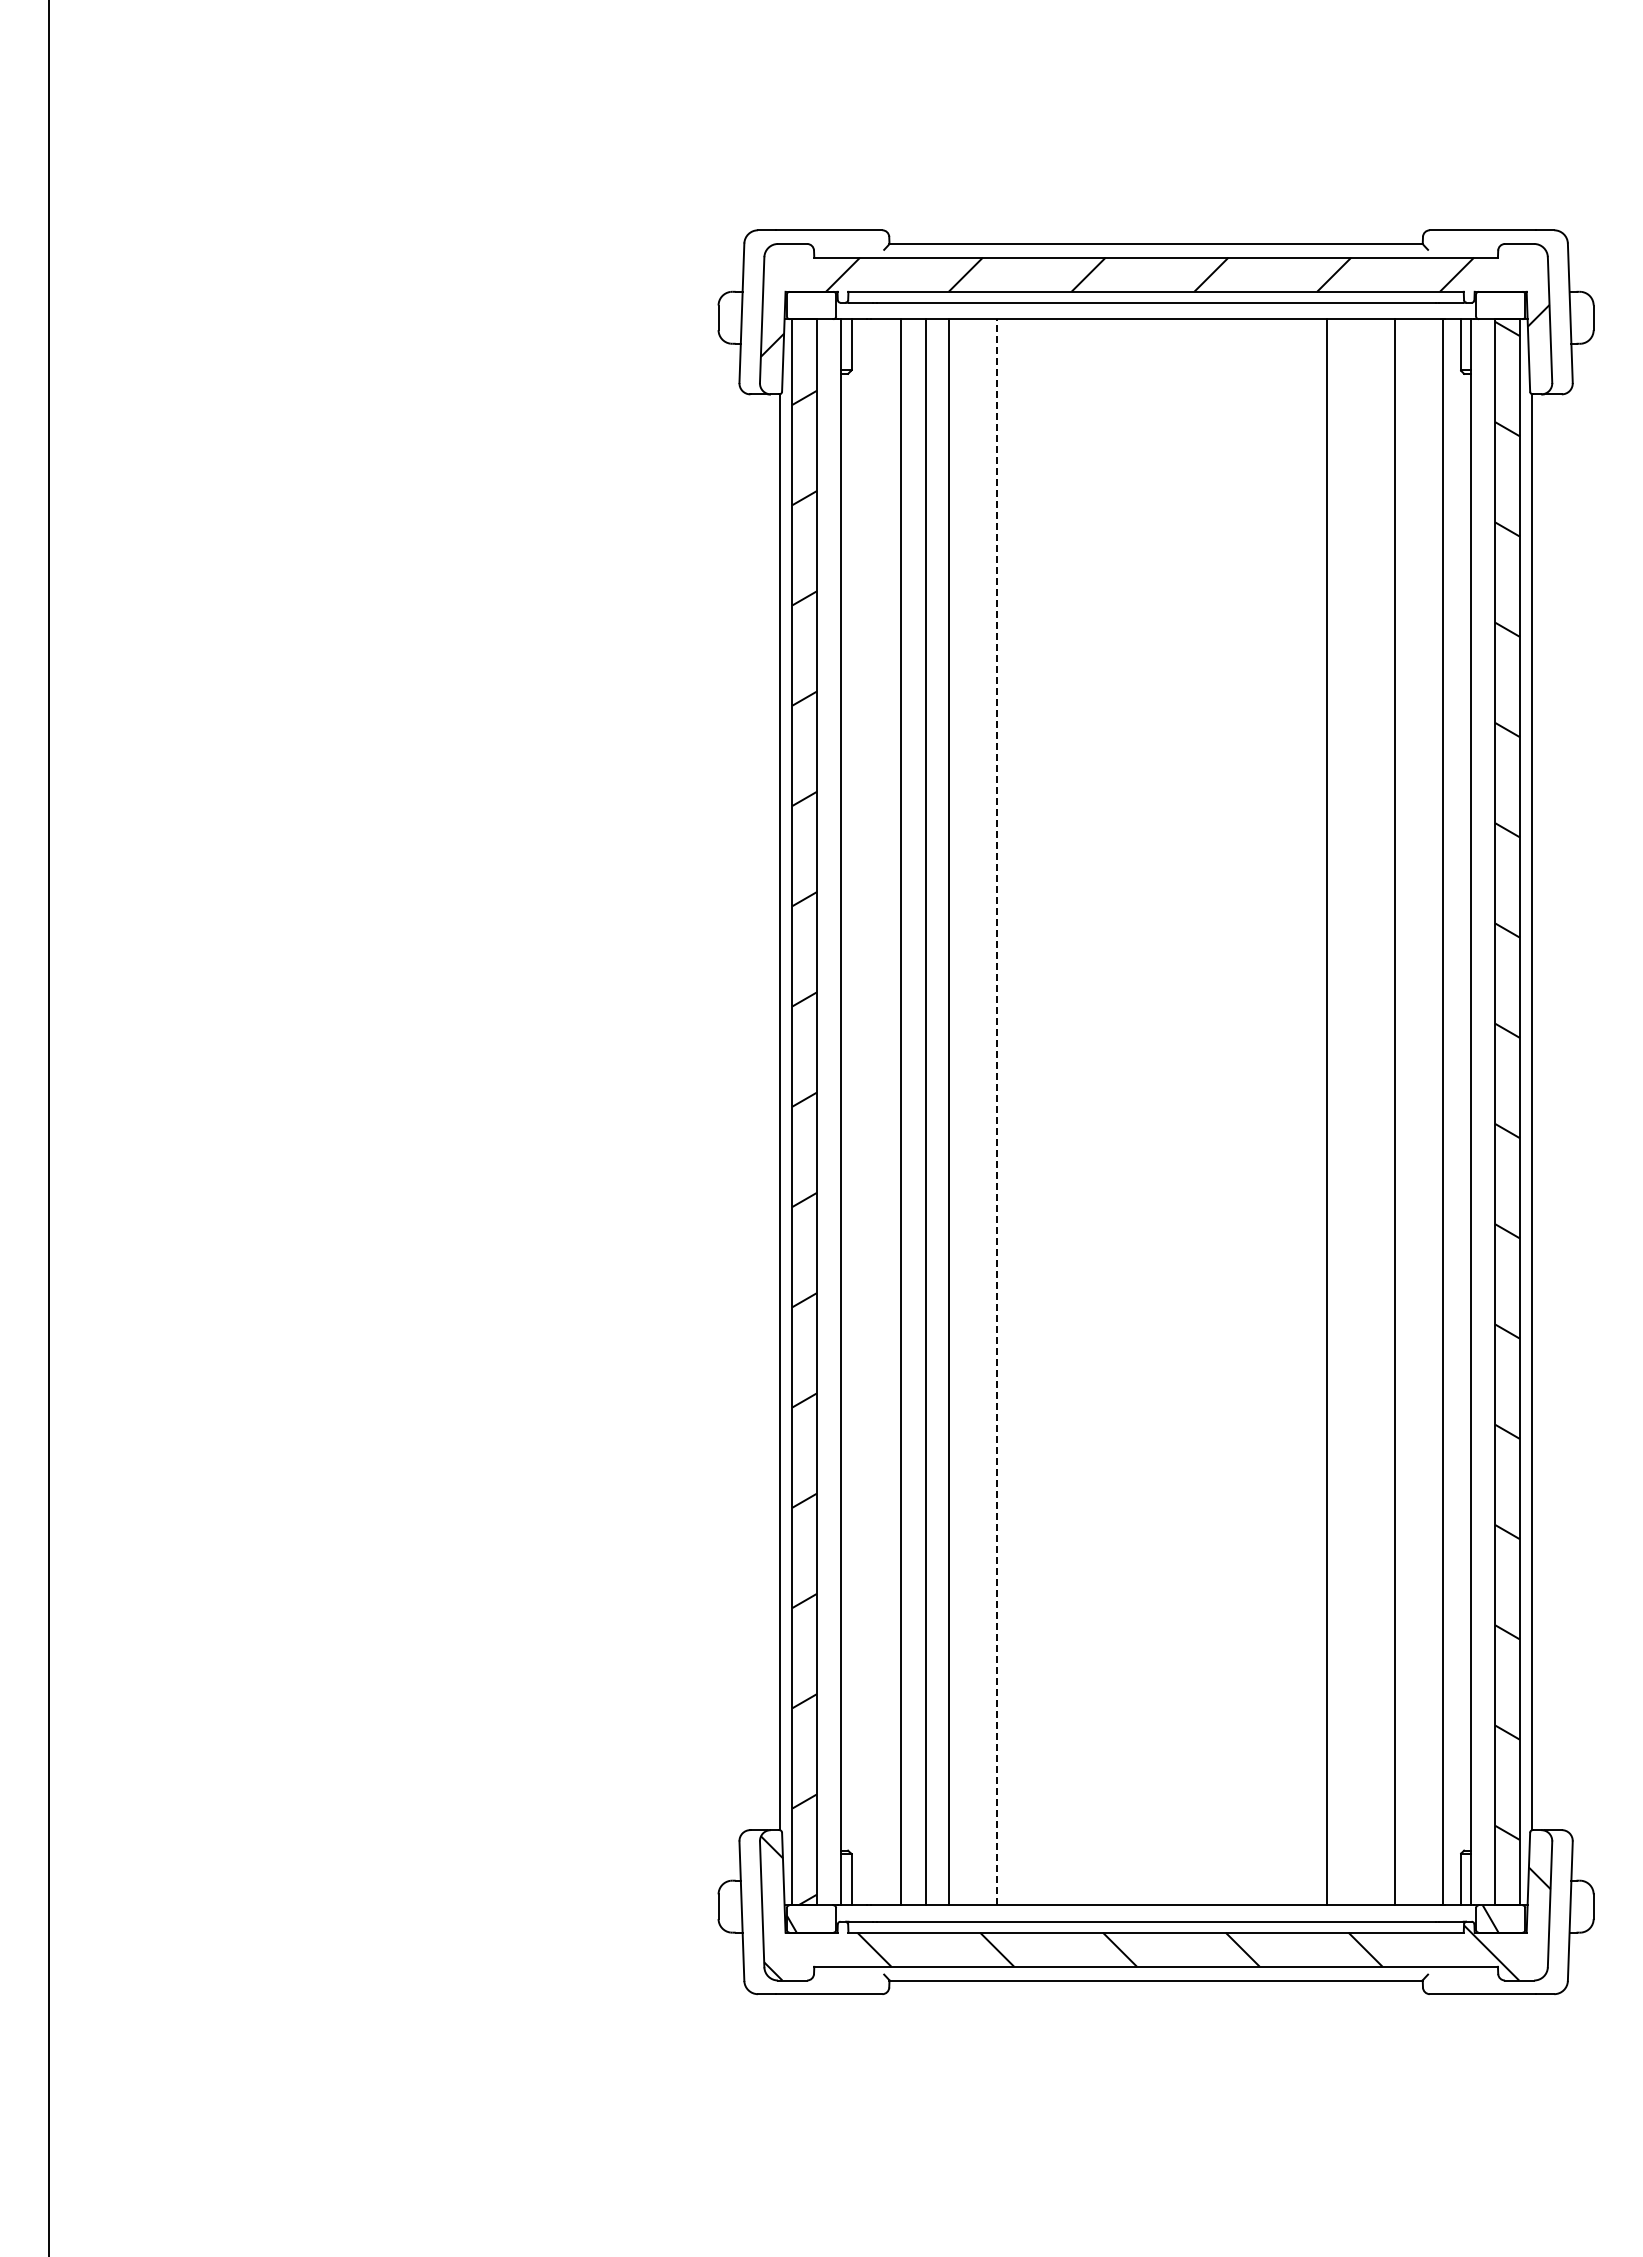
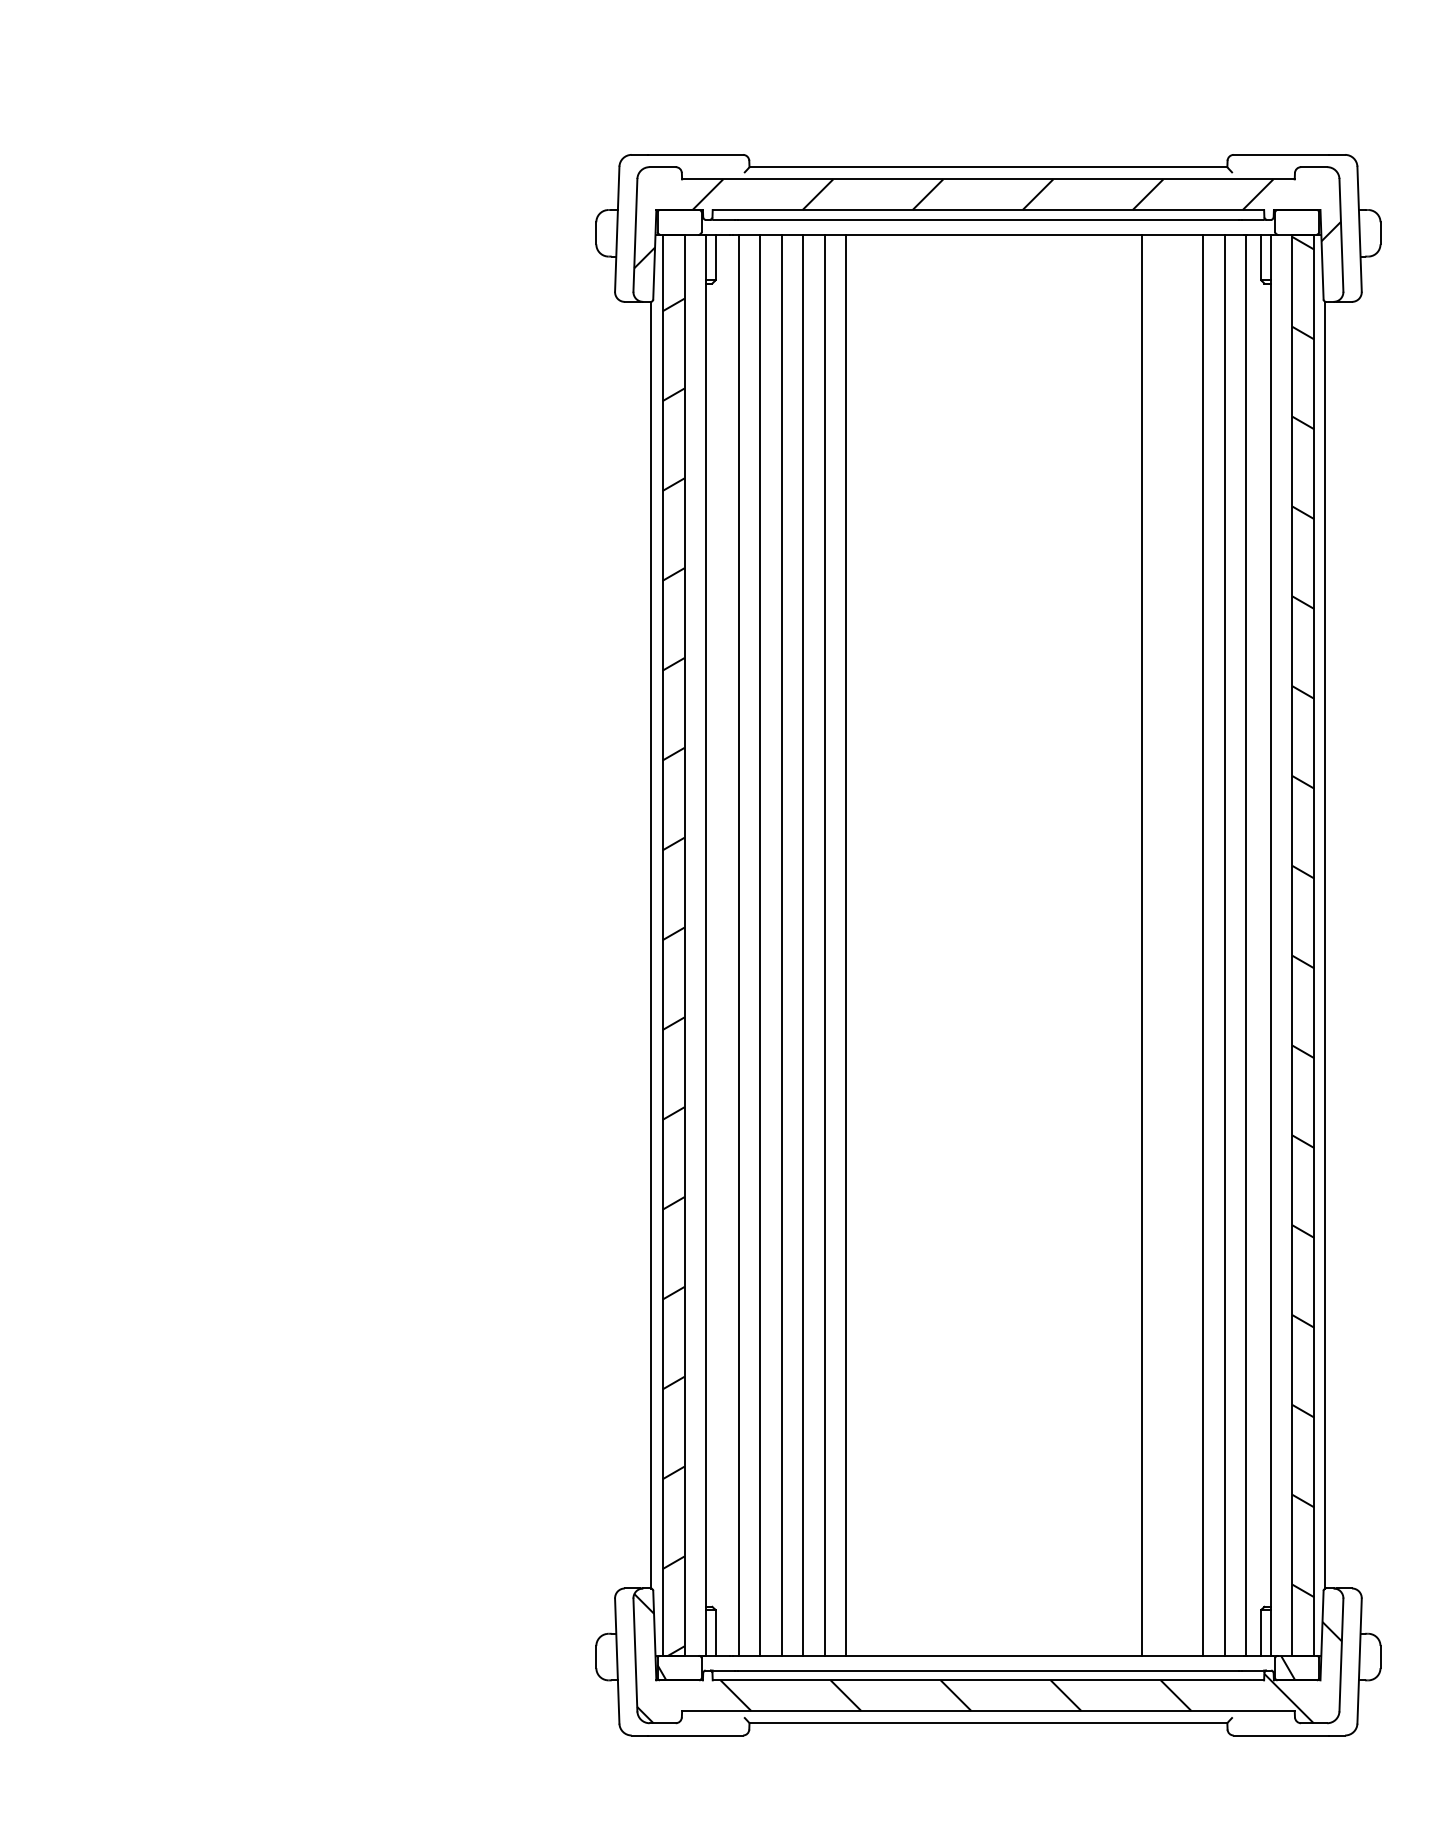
line: (996, 1111) -> (845, 944), dashed -> solid
line: (877, 1112) -> (738, 945), added
line: (973, 1112) -> (824, 945), added
line: (1420, 1112) -> (1225, 945), added

